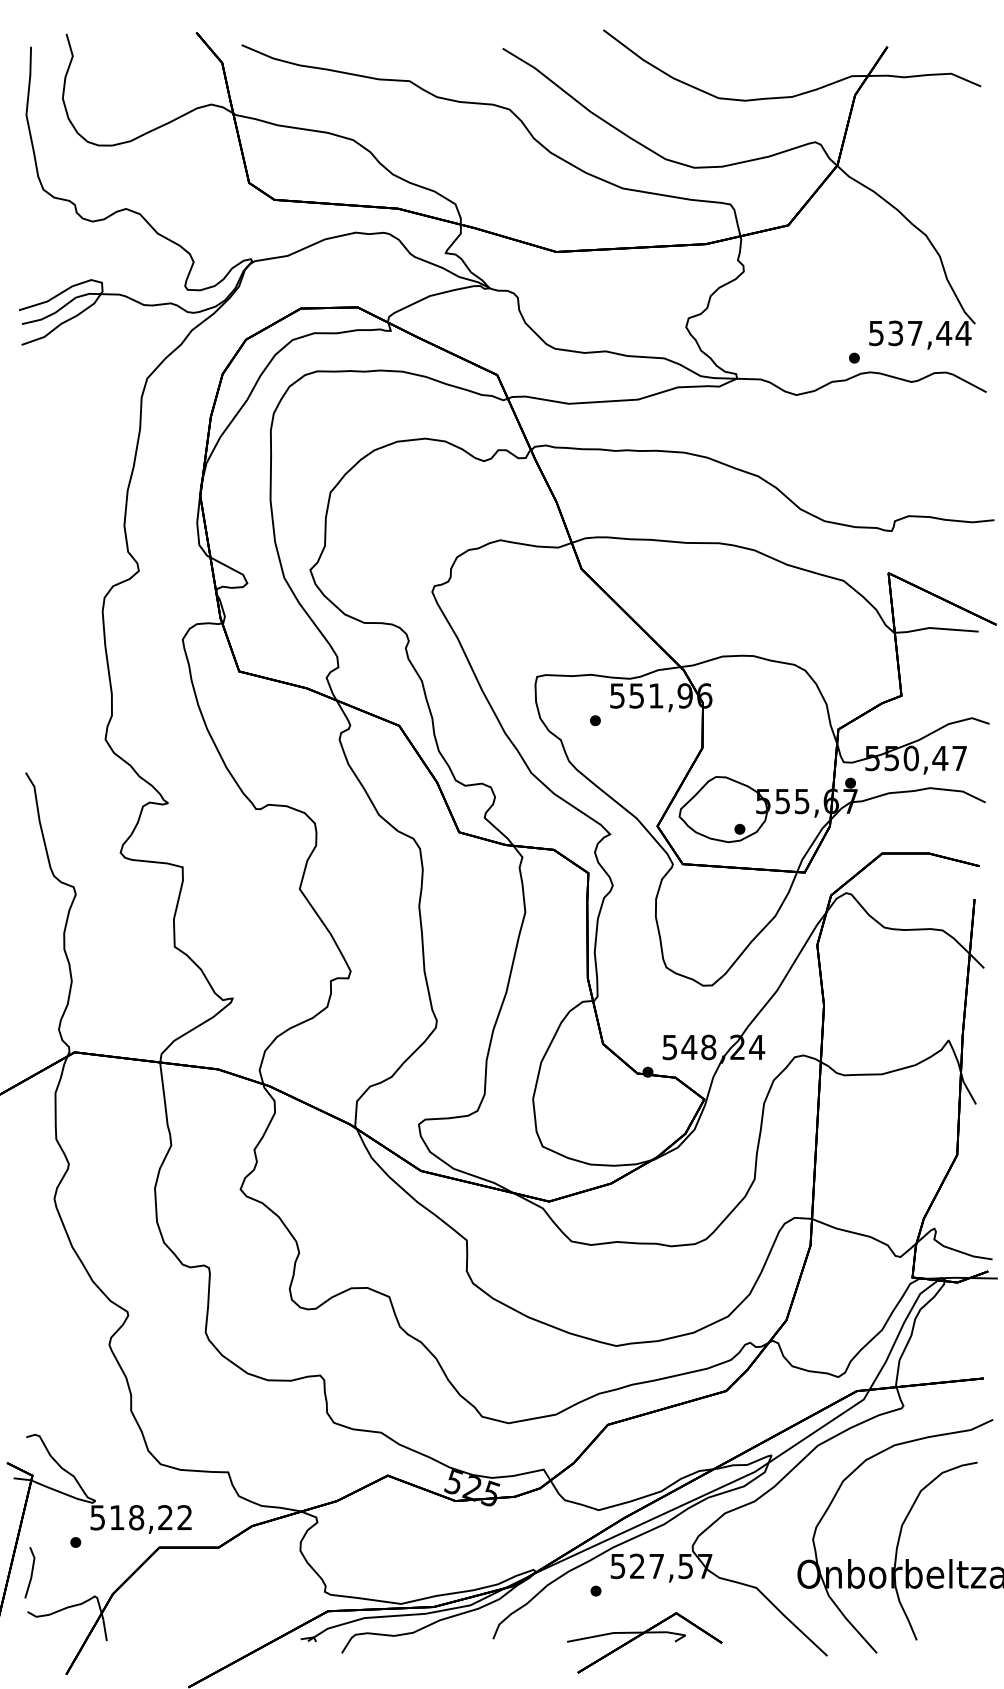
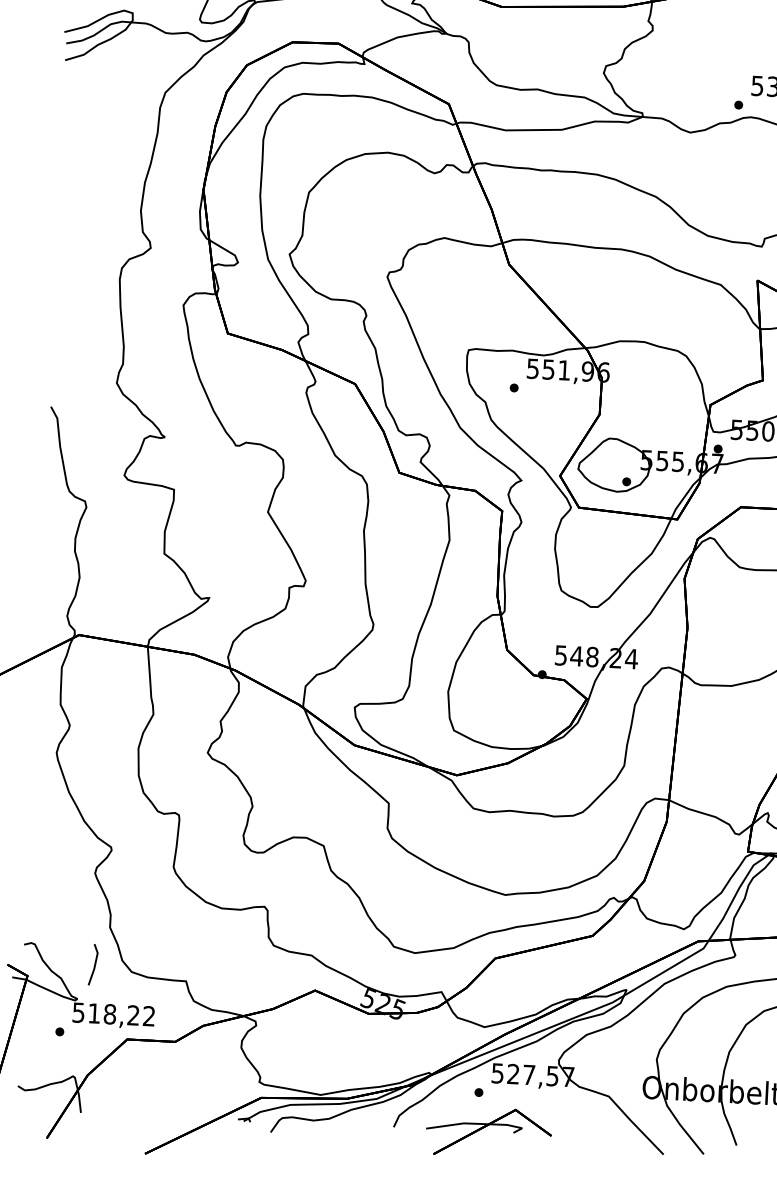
line: (31, 1572) -> (94, 964), moved
part: (640, 1636) -> (485, 1127), moved

